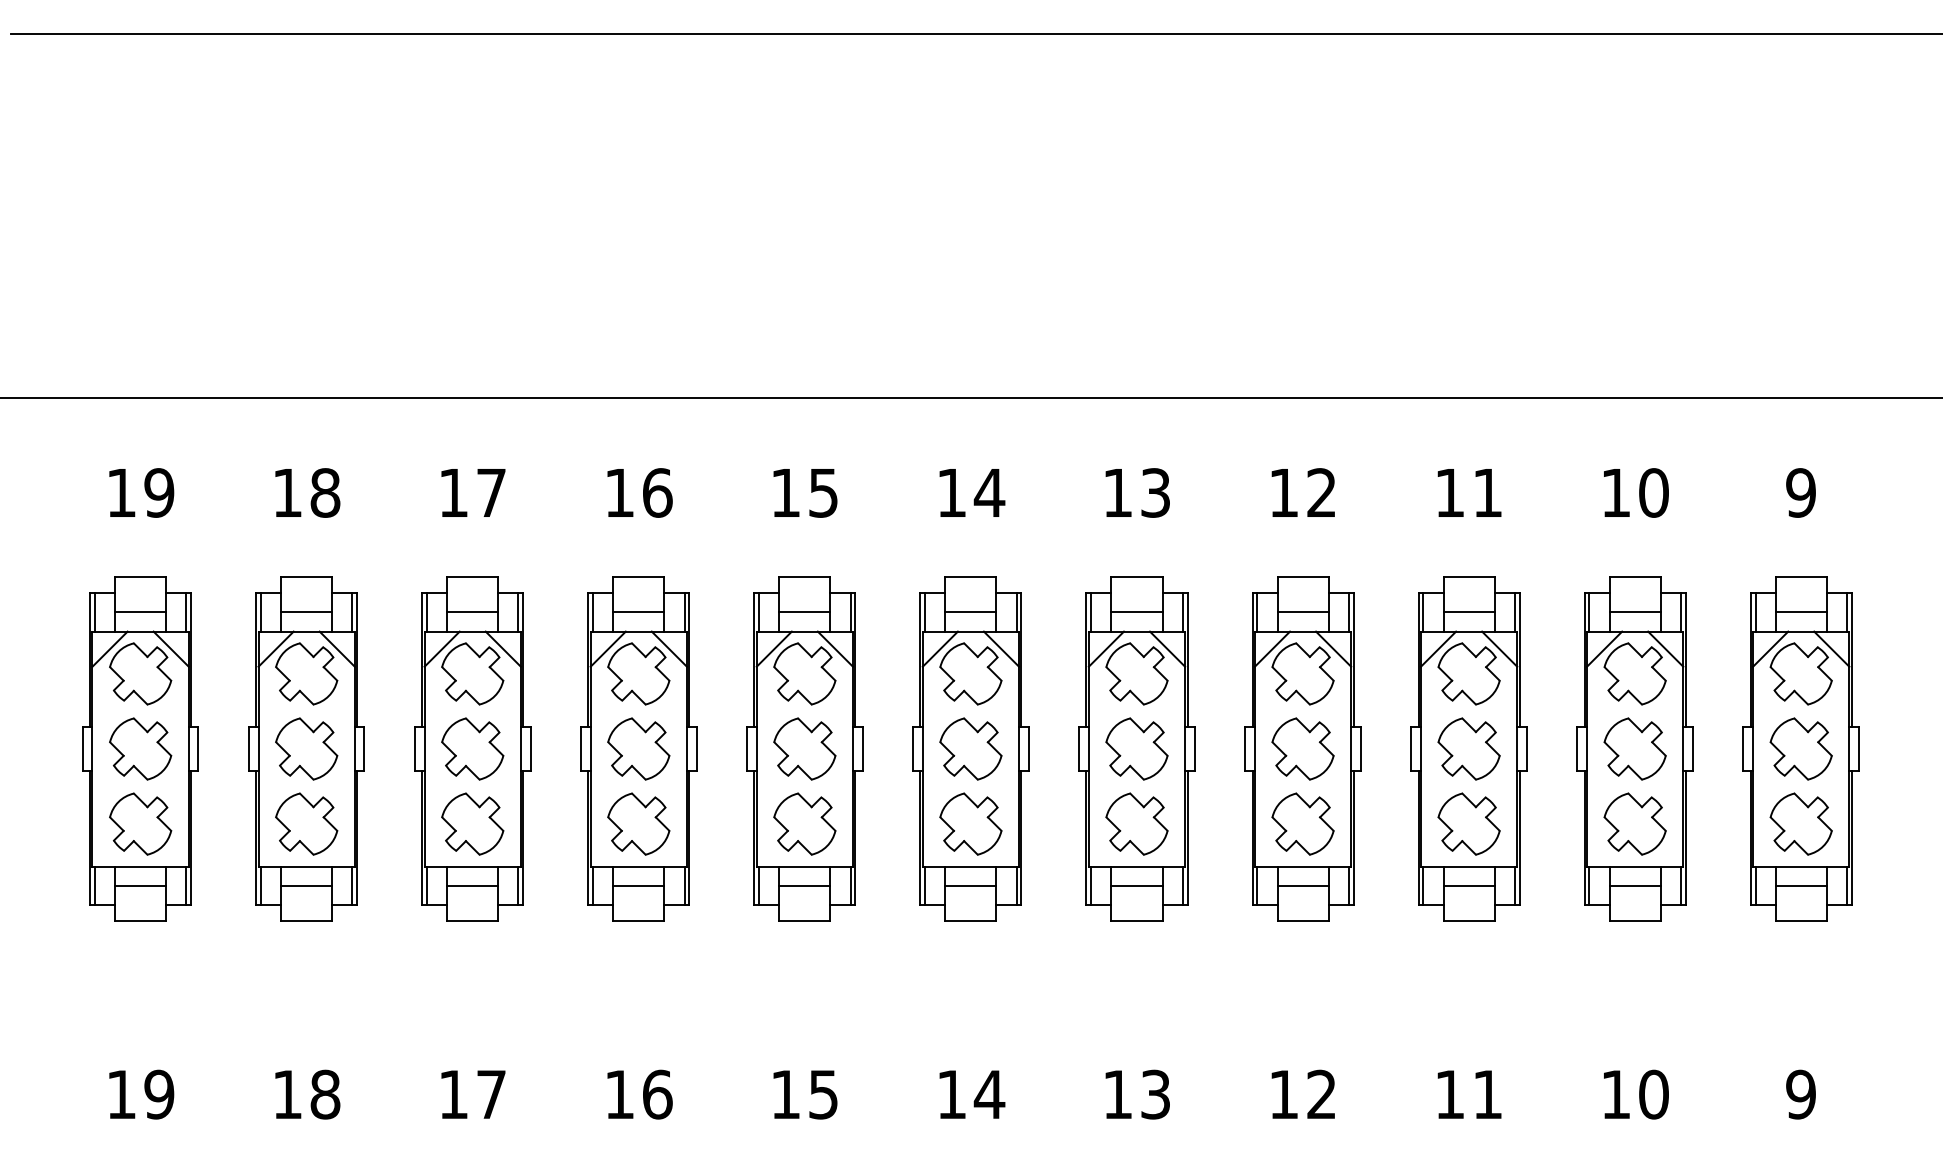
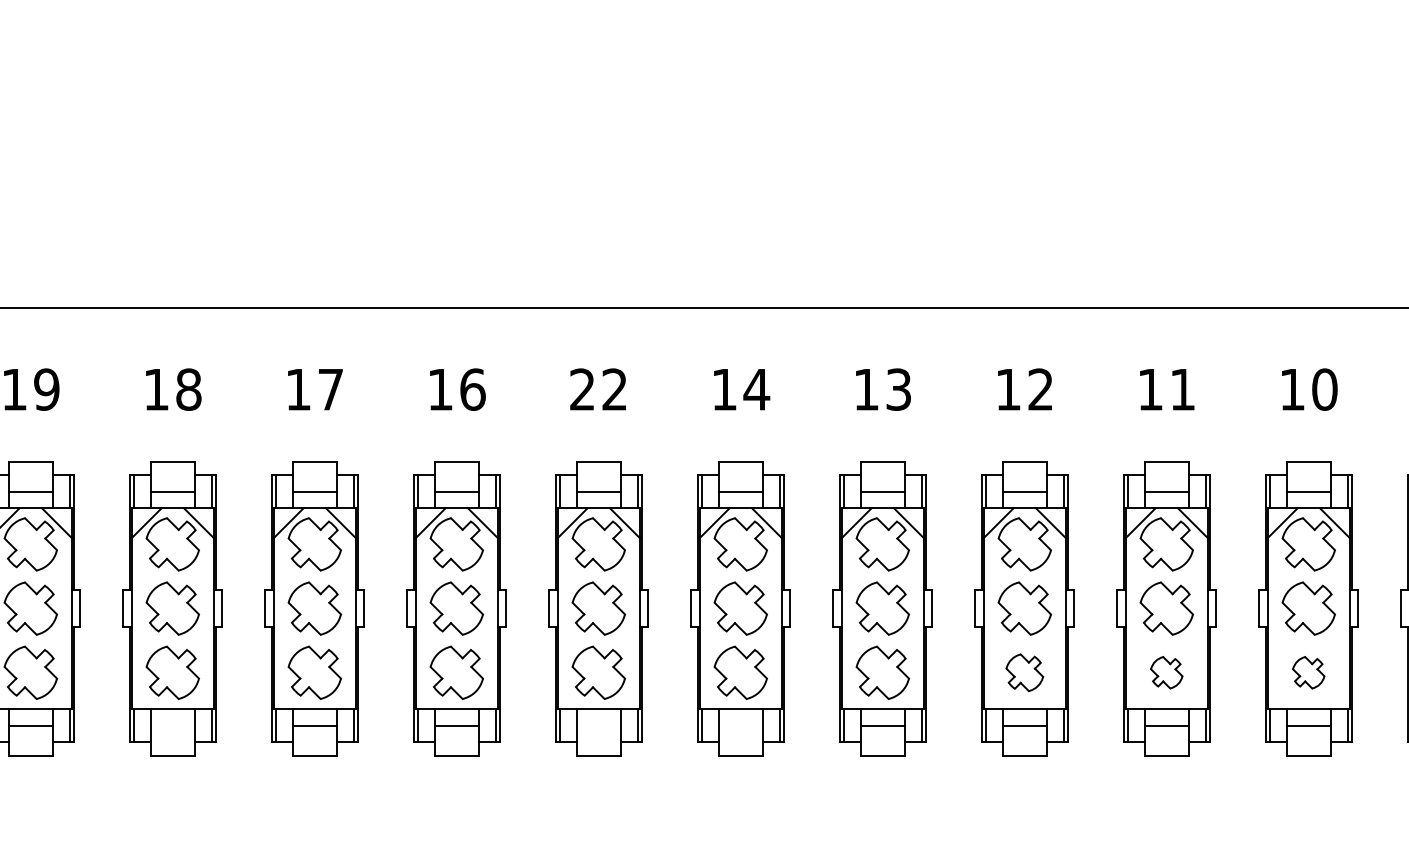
text: (804, 492) -> (598, 389), 15 -> 22
part: (1302, 823) -> (1024, 672), size x0.7
part: (1468, 823) -> (1166, 672), size x0.6
part: (1634, 823) -> (1308, 672), size x0.6
line: (306, 885) -> (172, 725), removed
line: (804, 885) -> (598, 725), removed
line: (970, 885) -> (740, 725), removed

